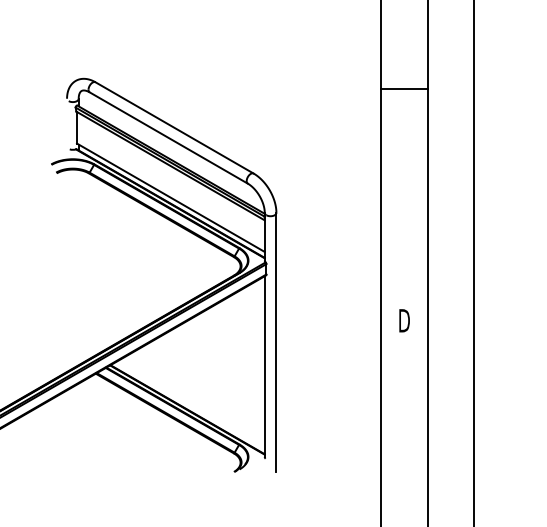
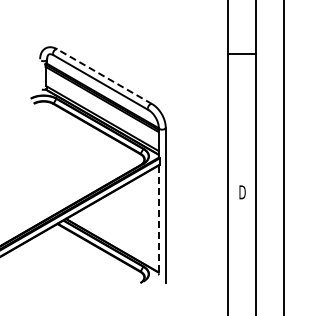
line: (174, 127) -> (104, 76), solid -> dashed
line: (264, 367) -> (158, 220), solid -> dashed

